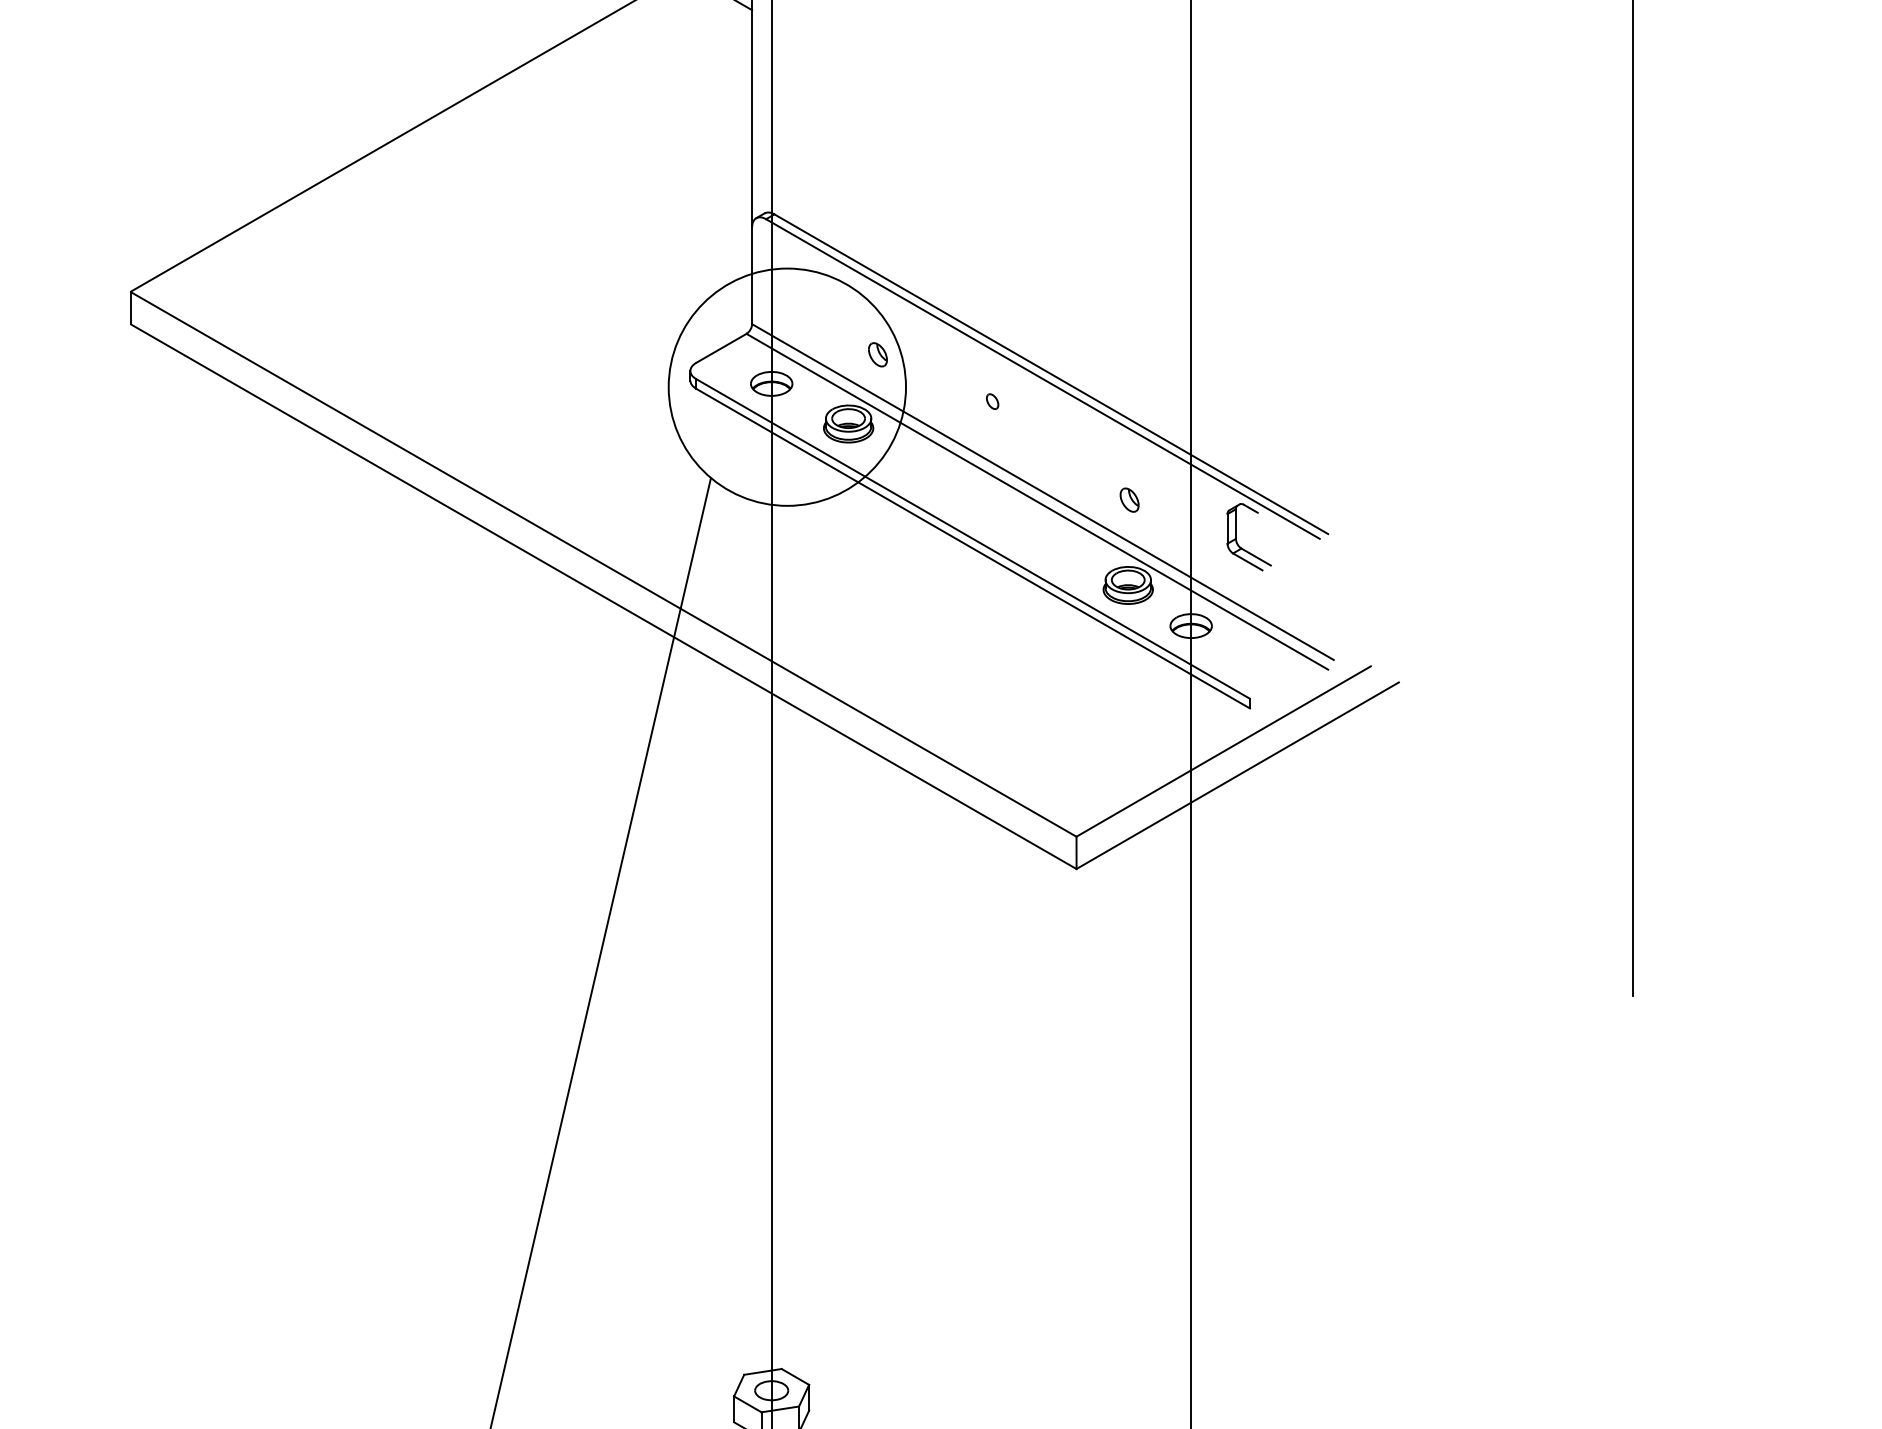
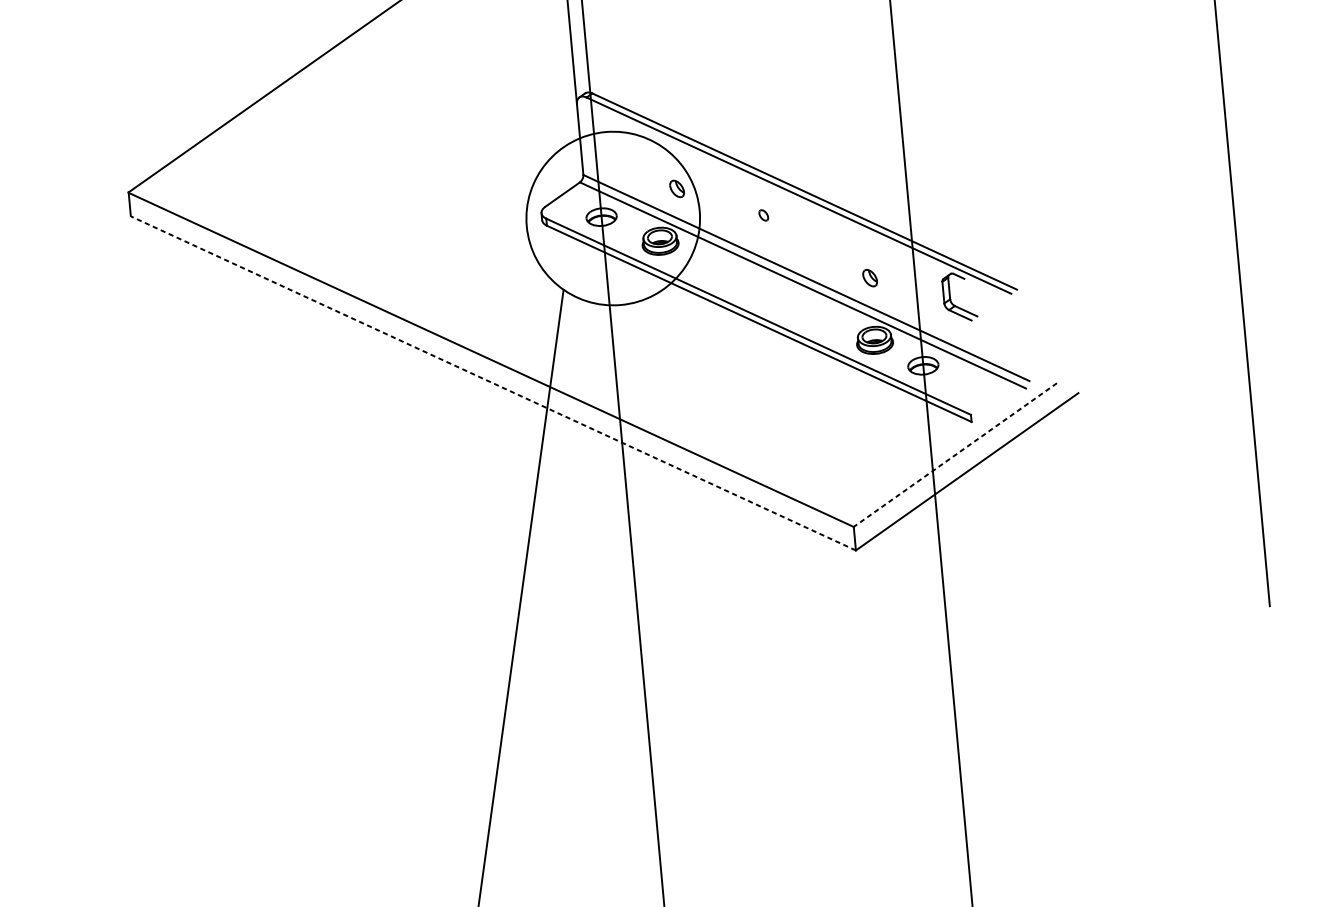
line: (603, 596) -> (493, 383), solid -> dashed
line: (1223, 751) -> (955, 455), solid -> dashed

